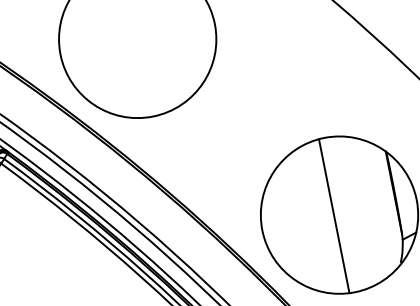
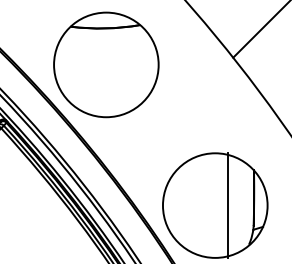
line: (333, 216) -> (227, 205), moved

